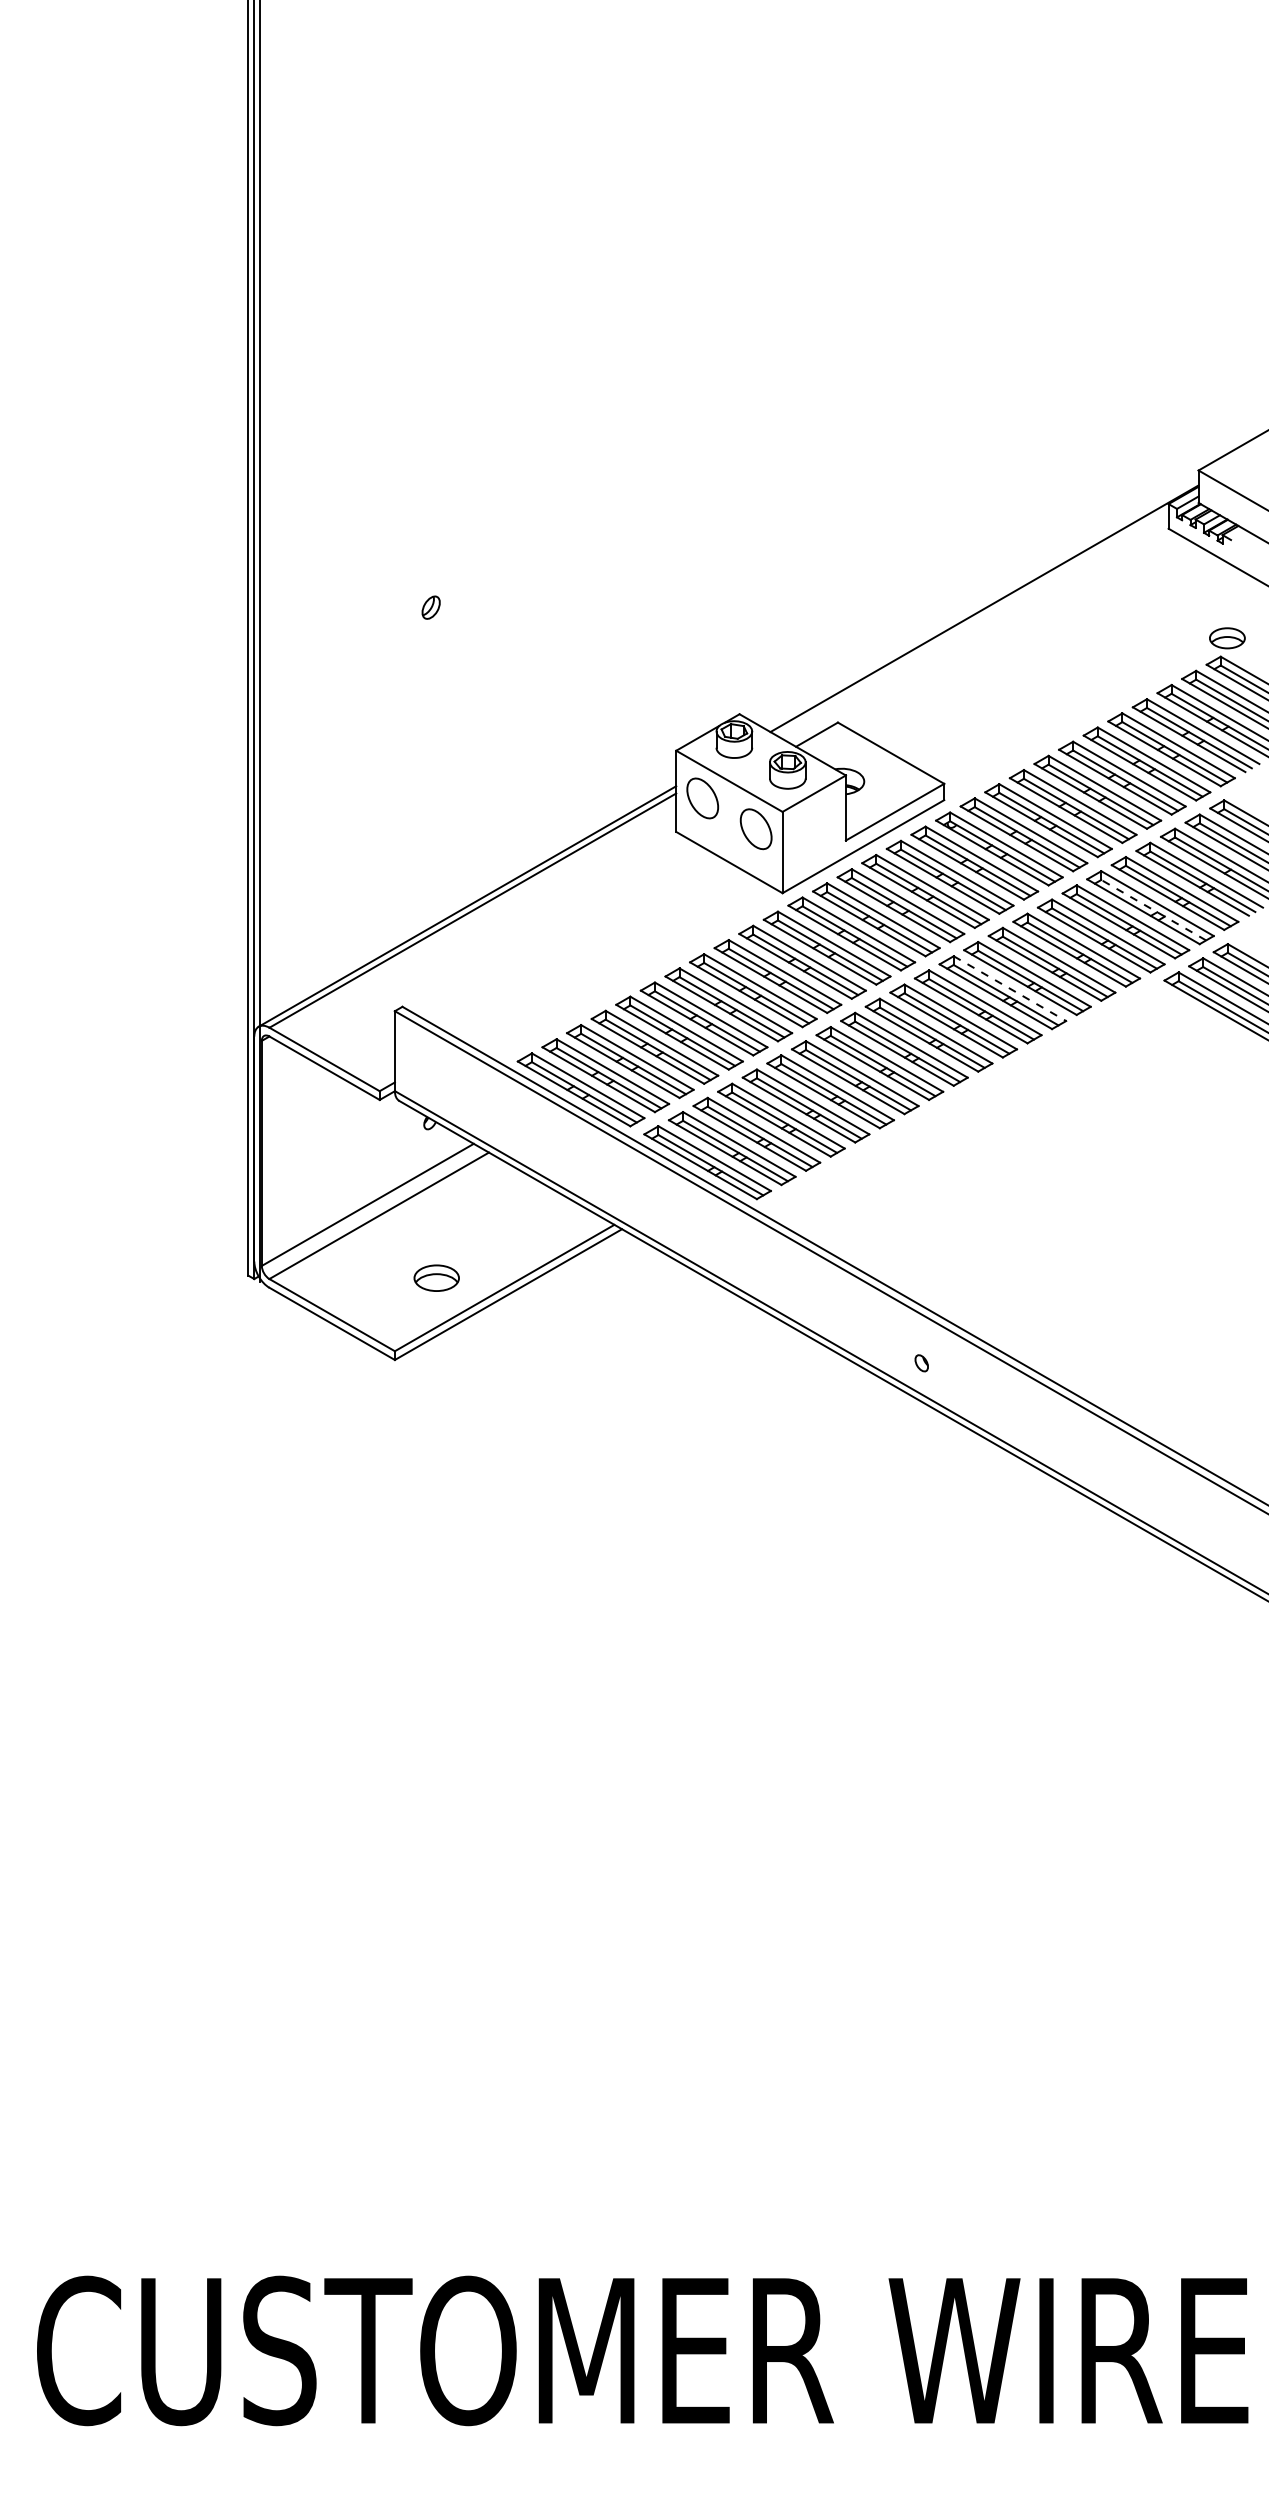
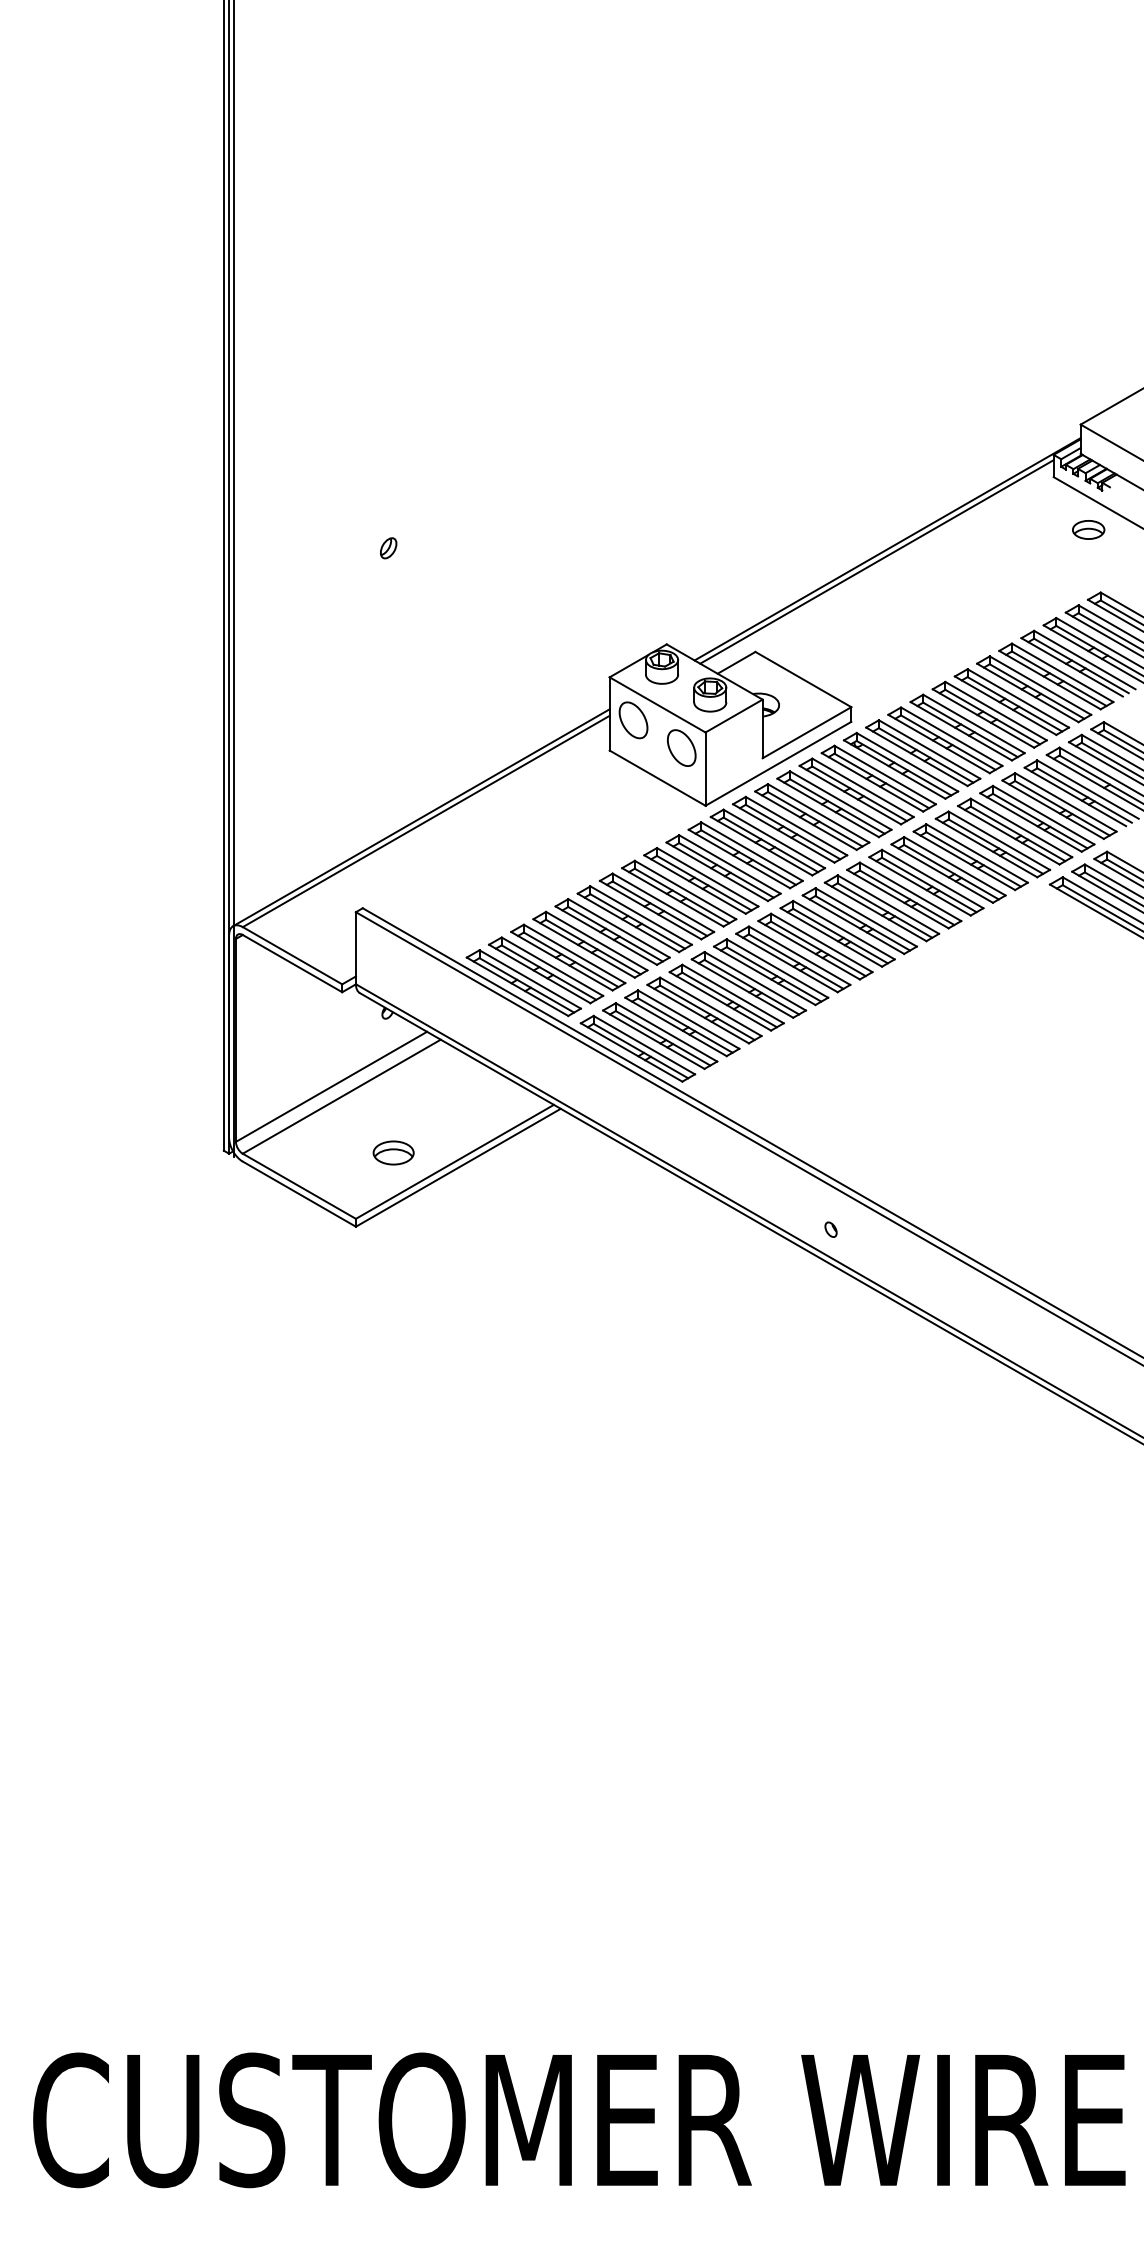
line: (972, 622) -> (876, 561), added
part: (1227, 638) -> (1088, 530), moved
line: (1153, 909) -> (1040, 820), dashed -> solid
line: (1009, 988) -> (910, 891), dashed -> solid

